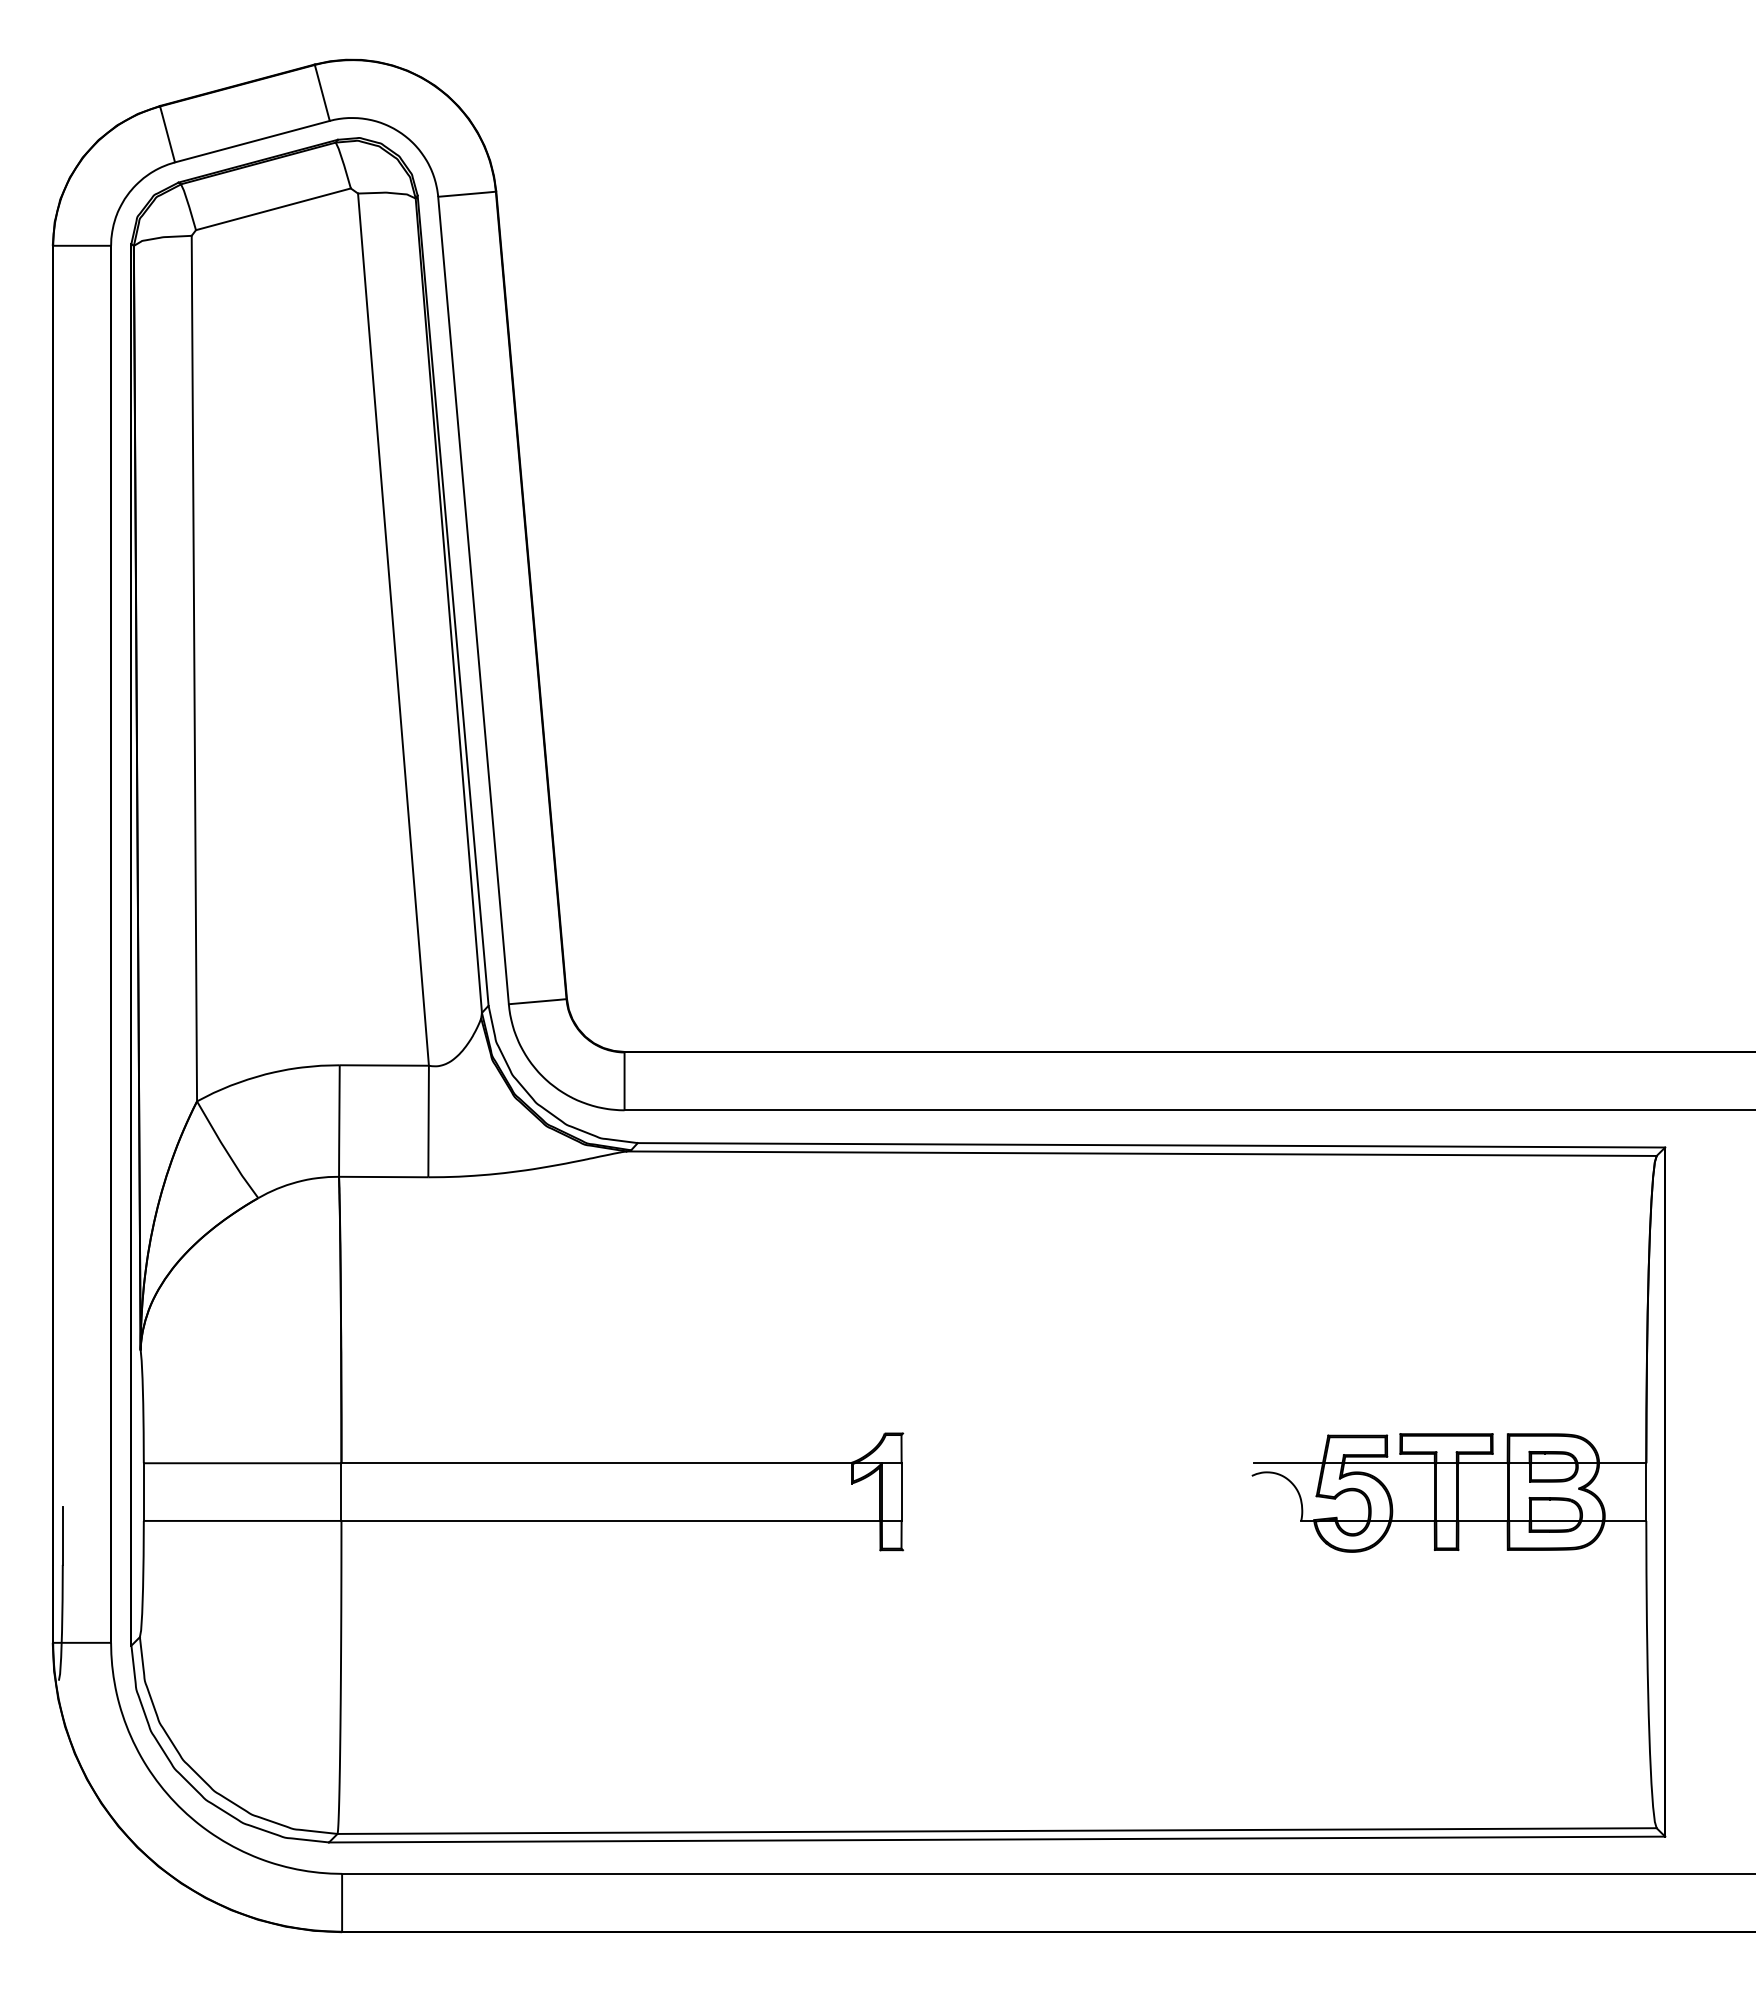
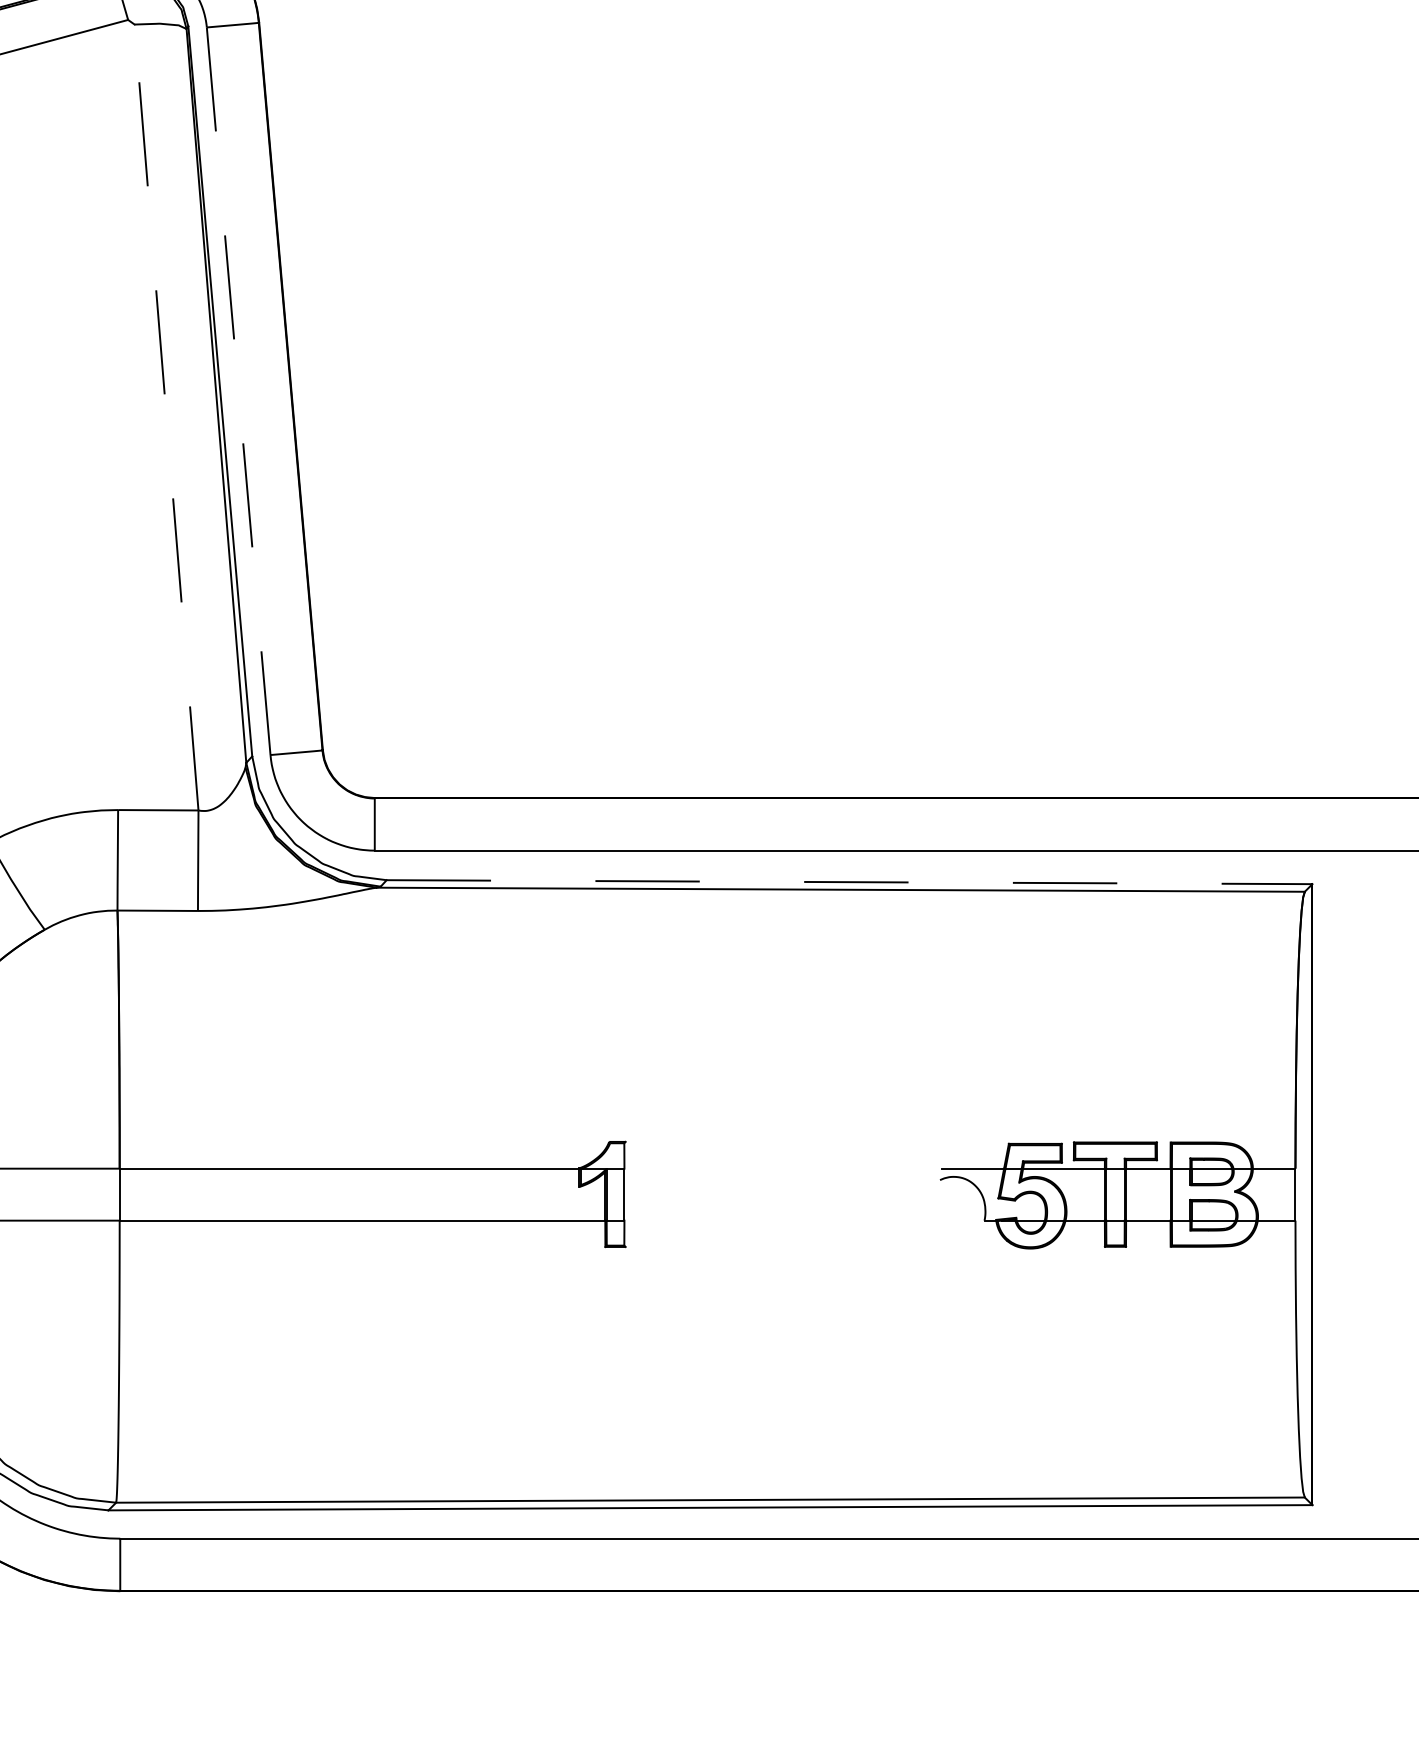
line: (473, 601) -> (238, 392), solid -> dashed
line: (393, 629) -> (166, 417), solid -> dashed
line: (1151, 1145) -> (849, 882), solid -> dashed

